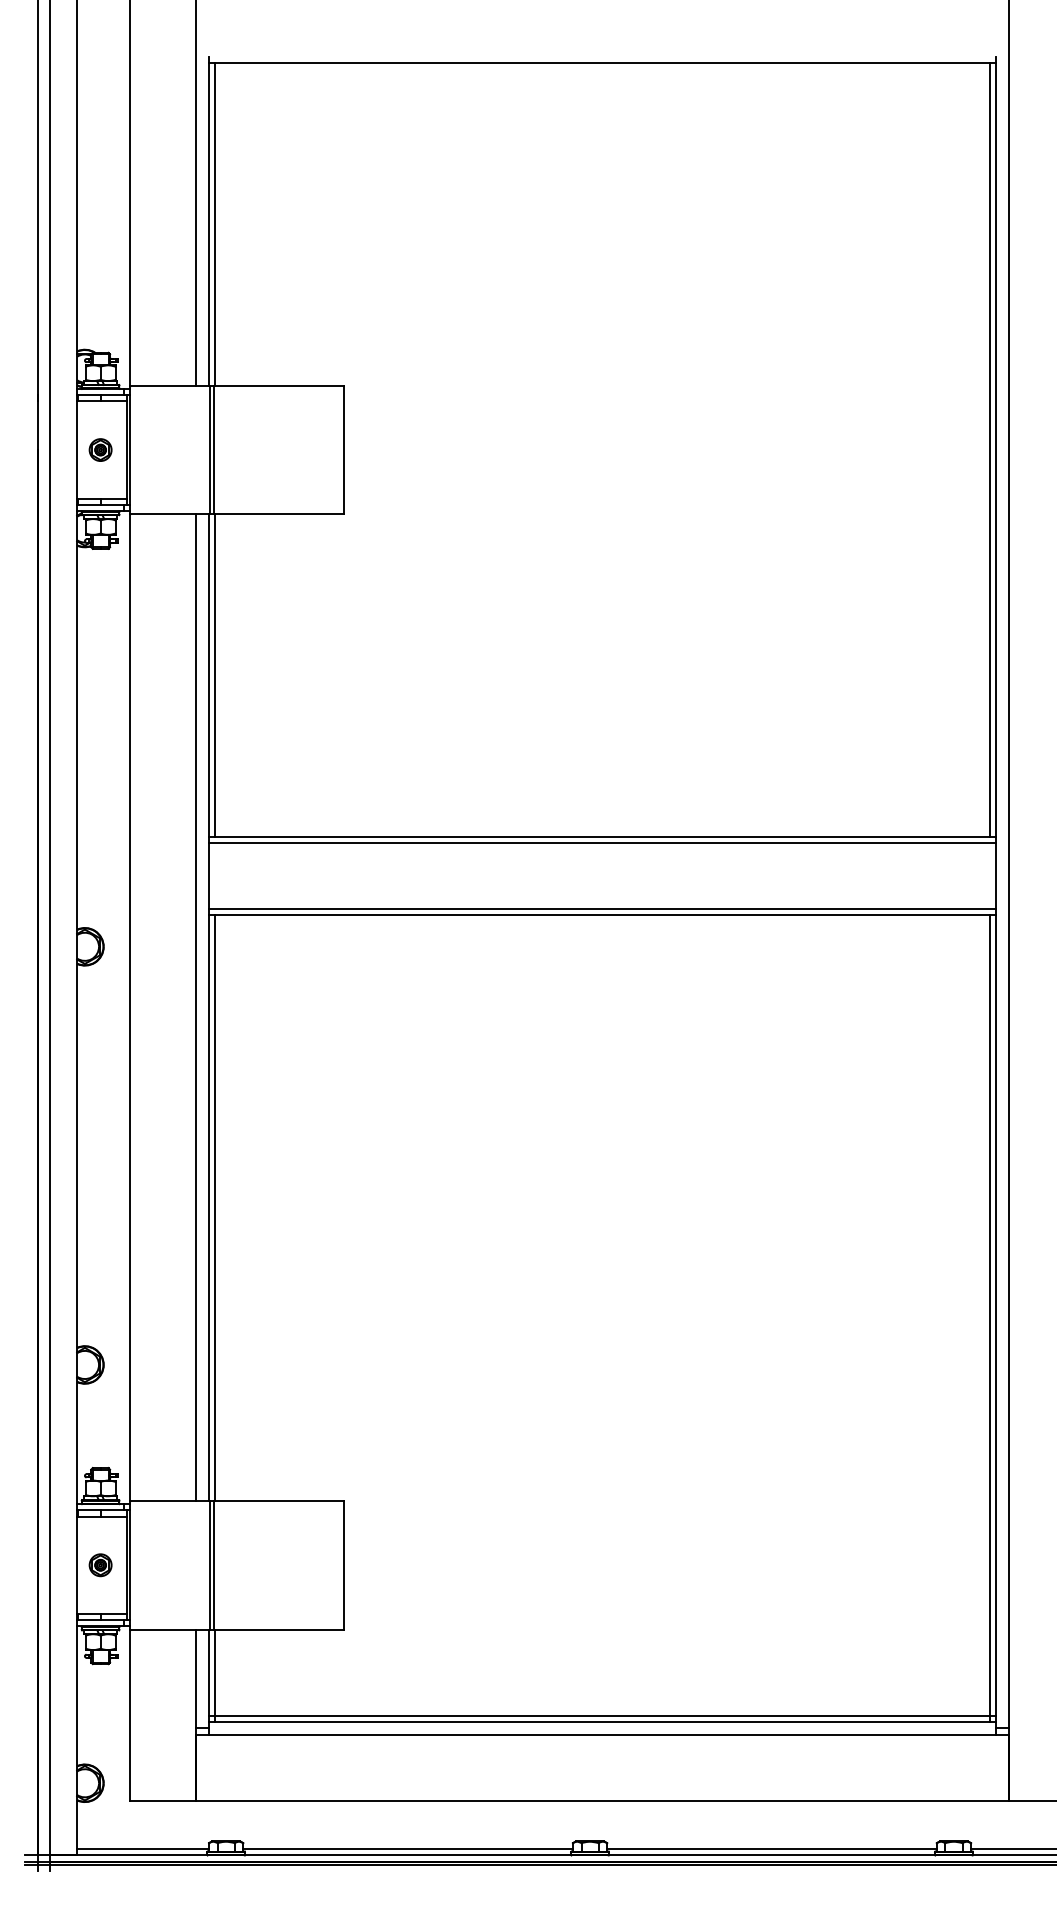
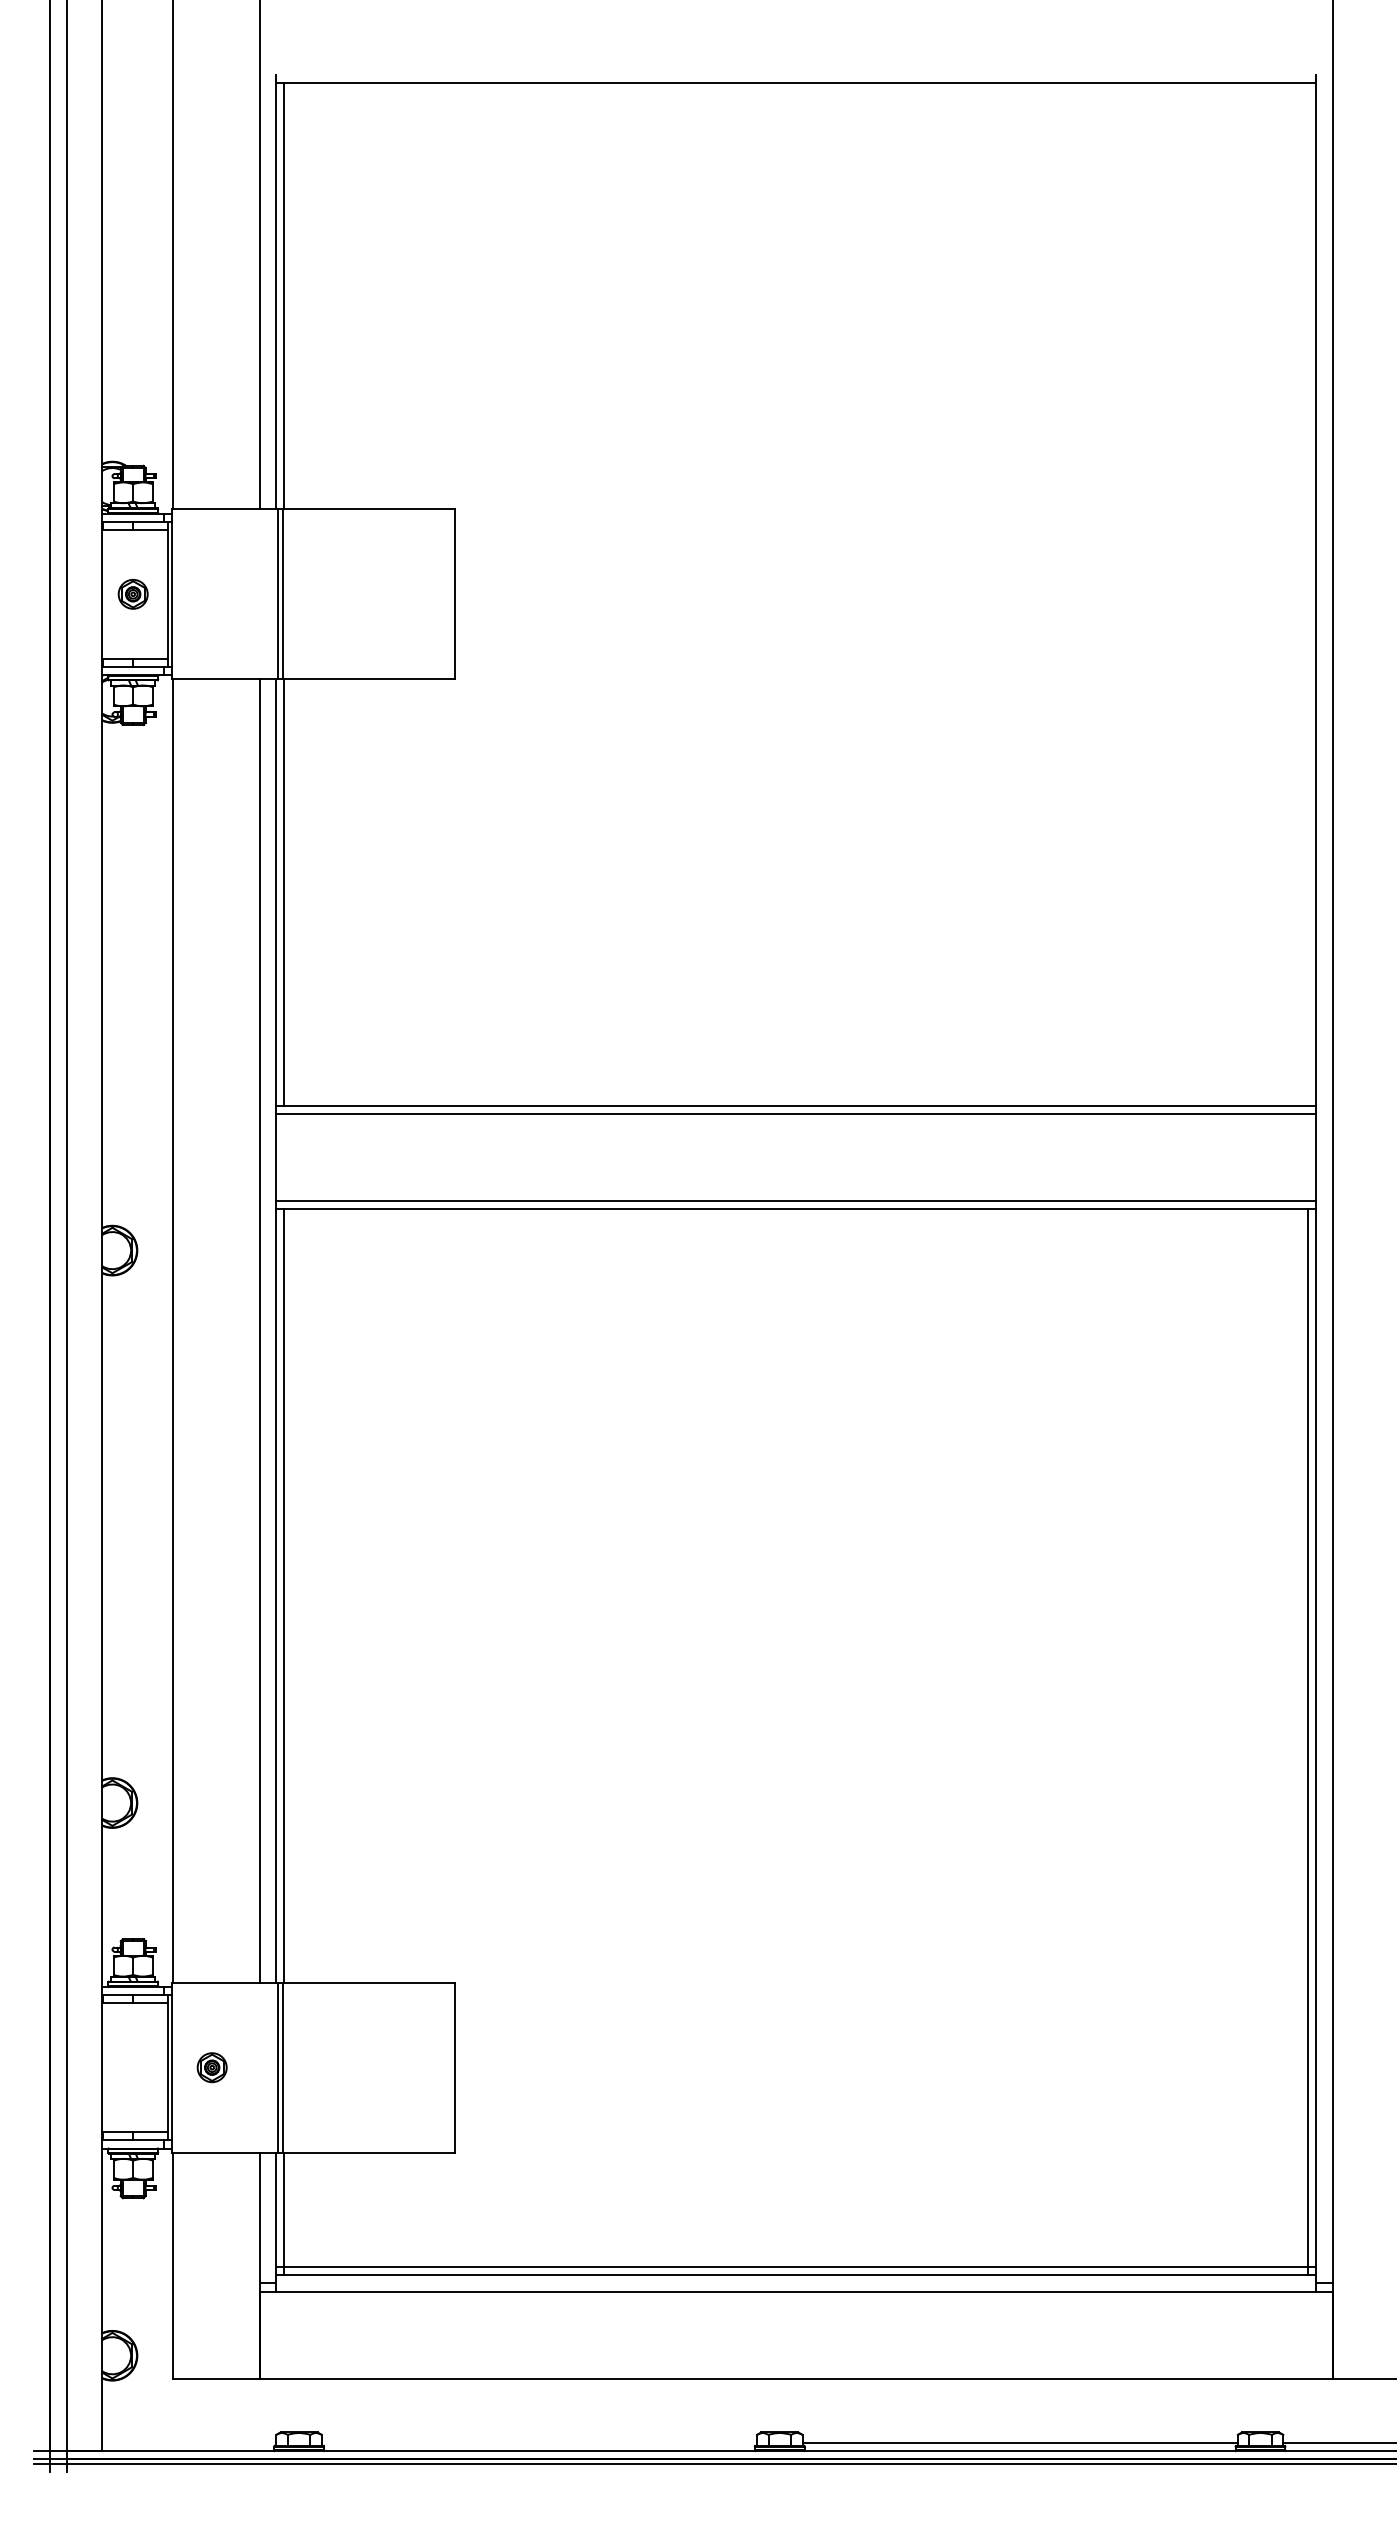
line: (990, 450) -> (1308, 594), removed
part: (100, 1565) -> (211, 2067), moved
line: (143, 1848) -> (189, 2442), removed
line: (408, 1848) -> (539, 2442), removed

